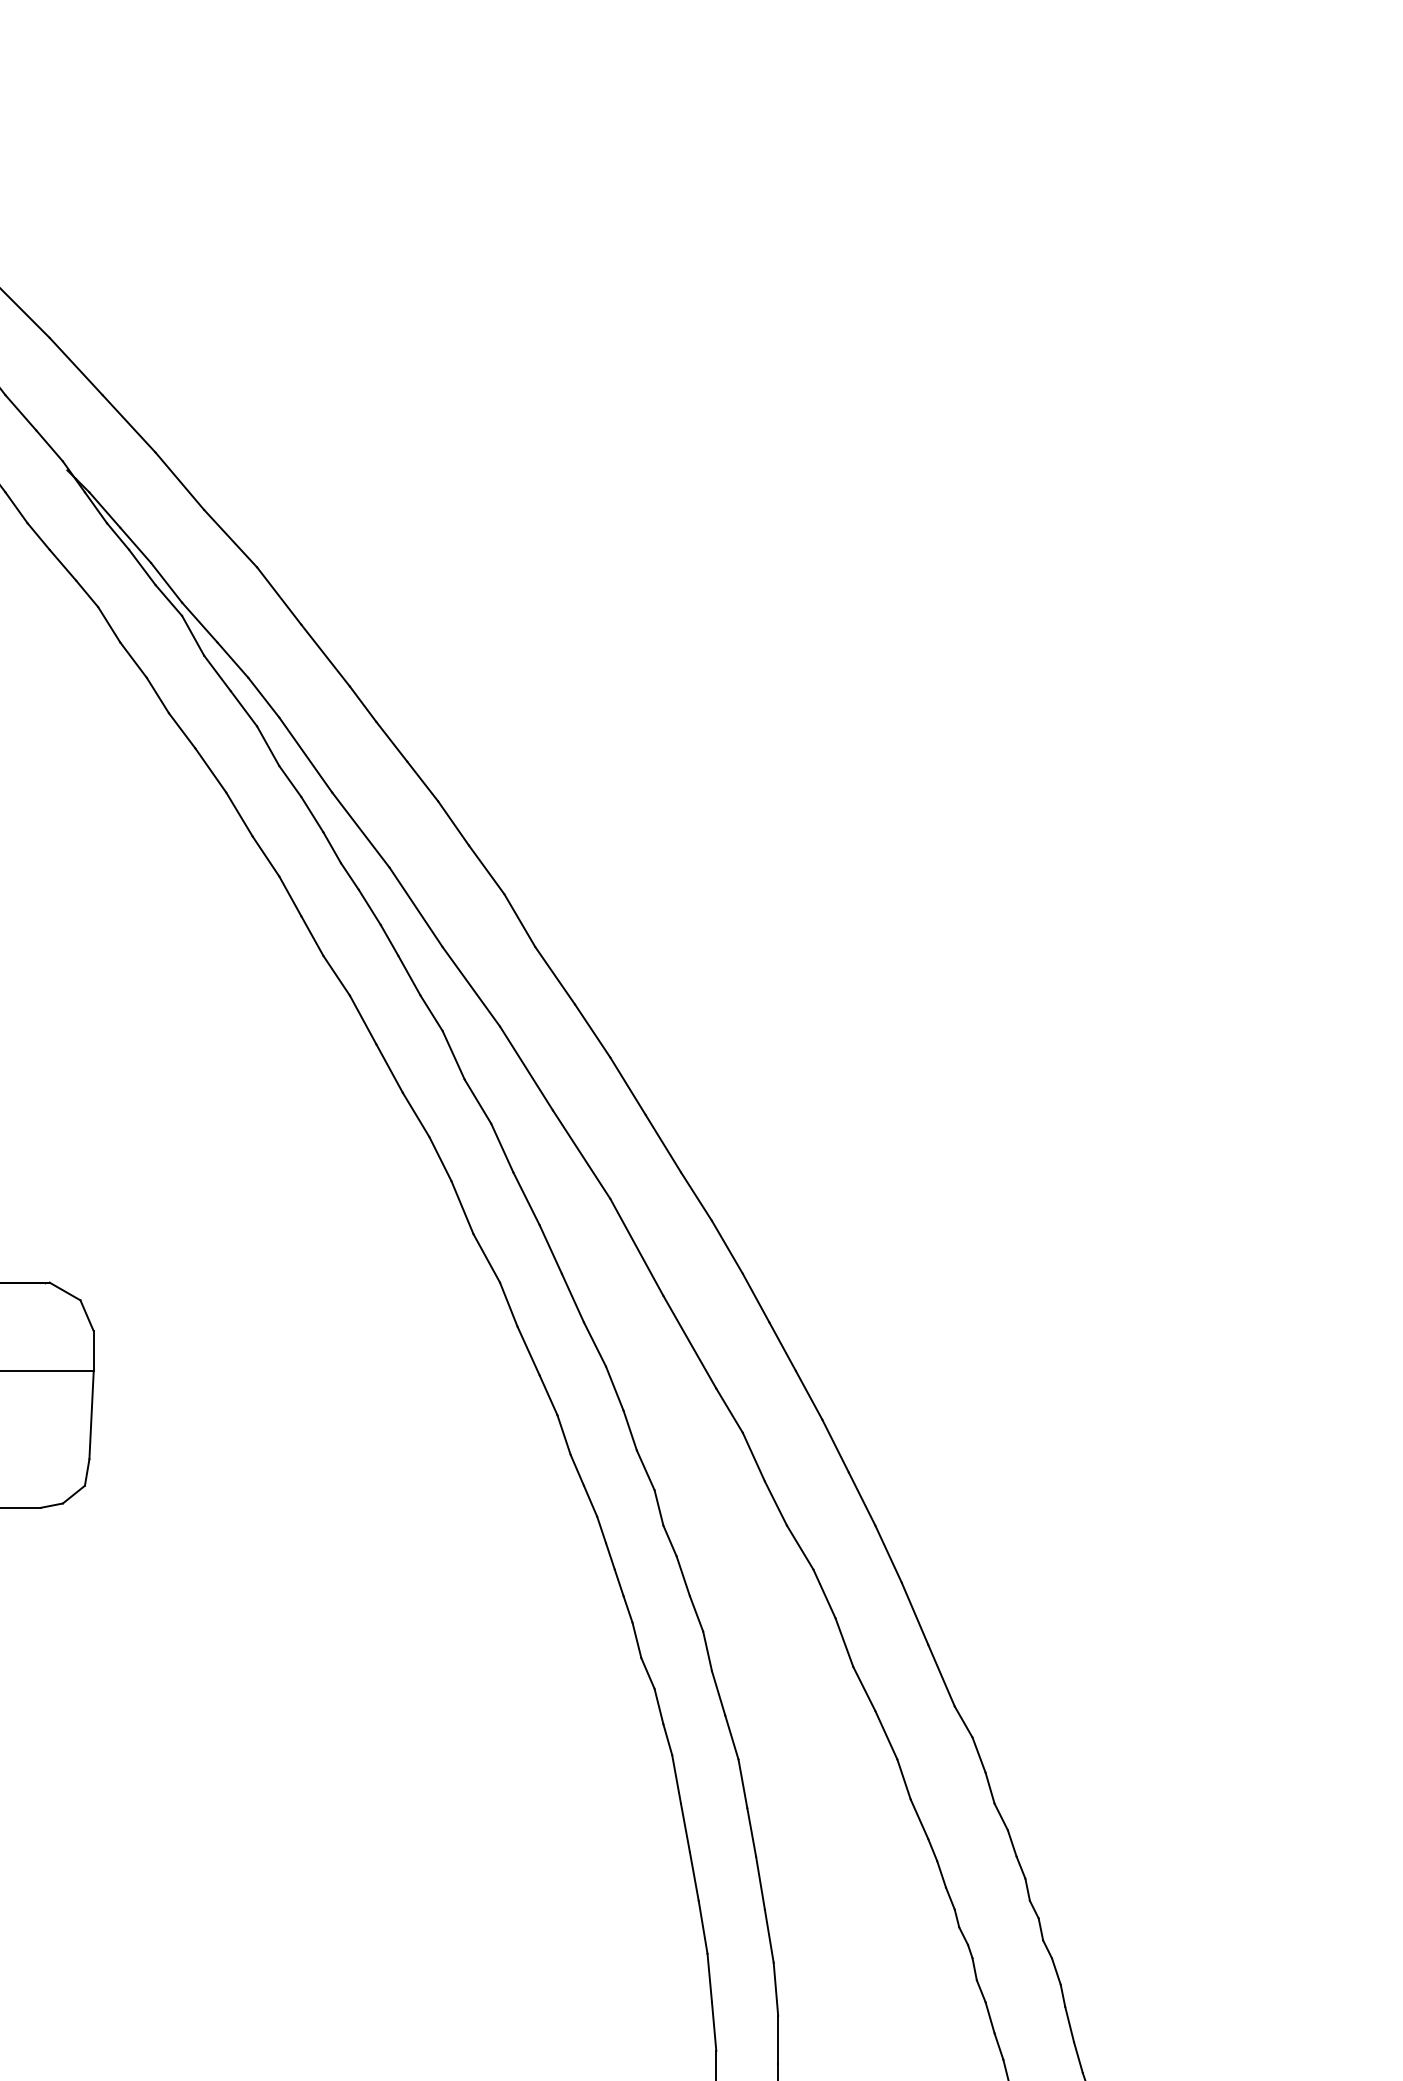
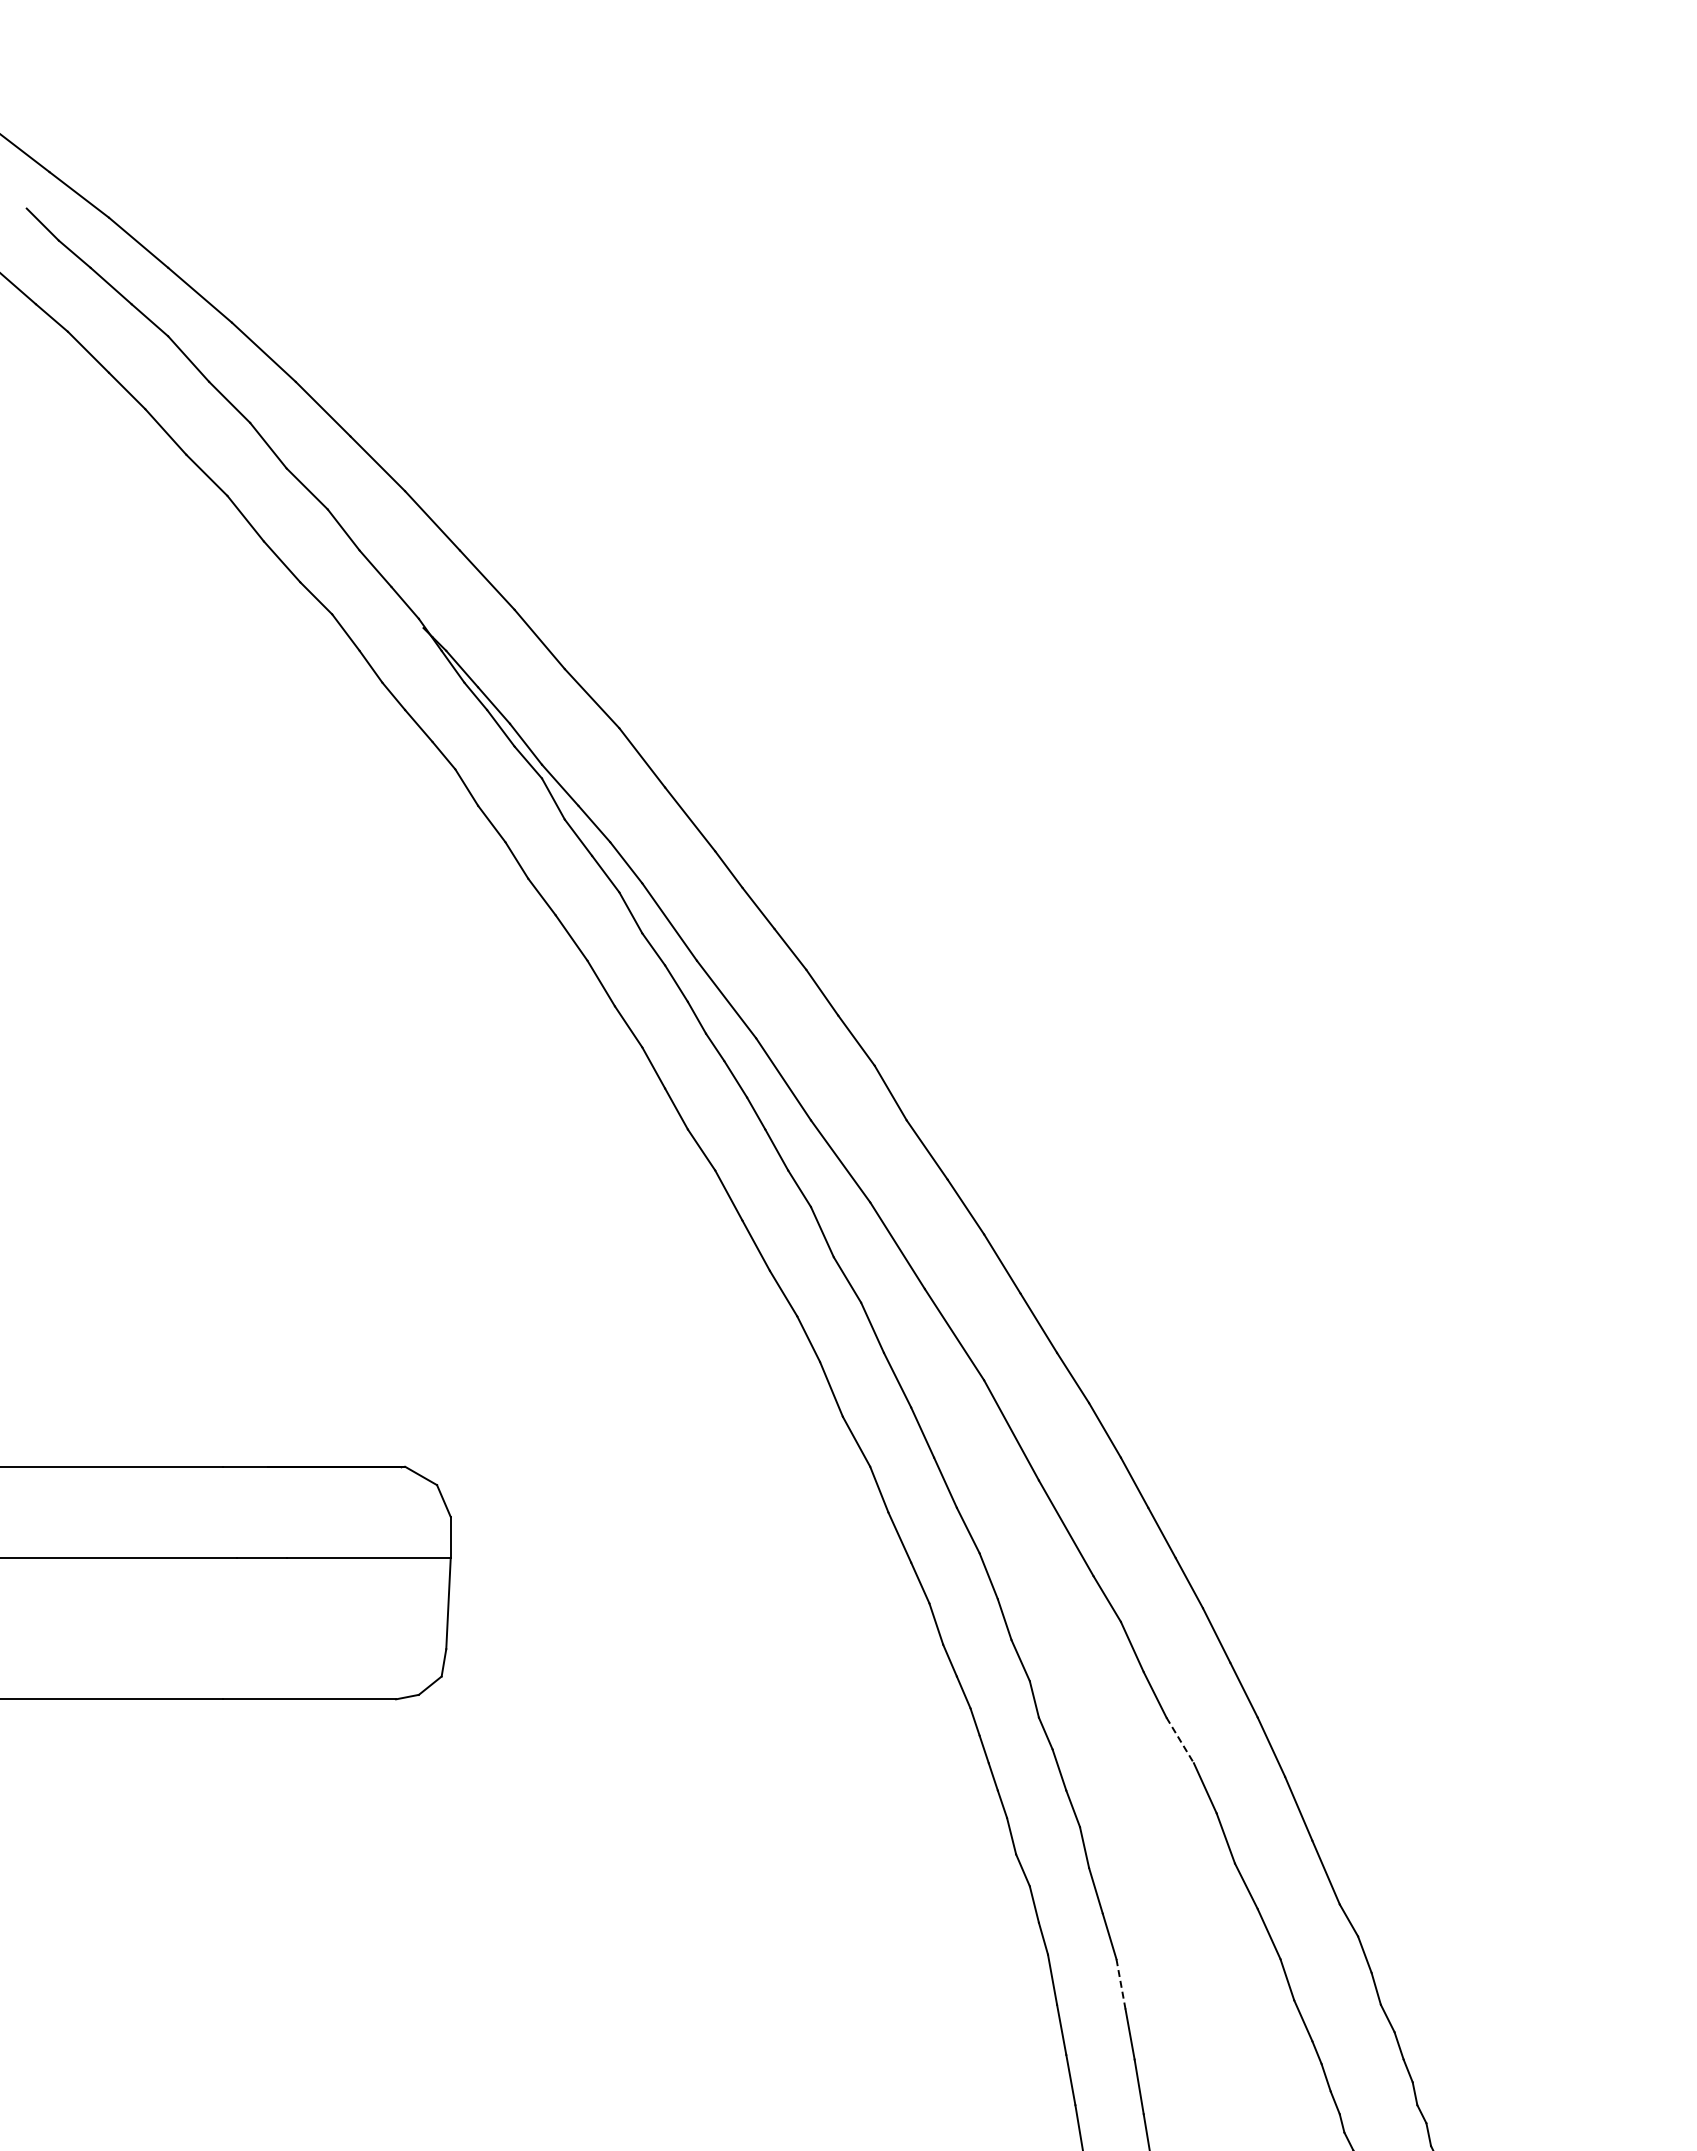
line: (800, 1547) -> (1180, 1740), solid -> dashed
line: (742, 1783) -> (1120, 1983), solid -> dashed

